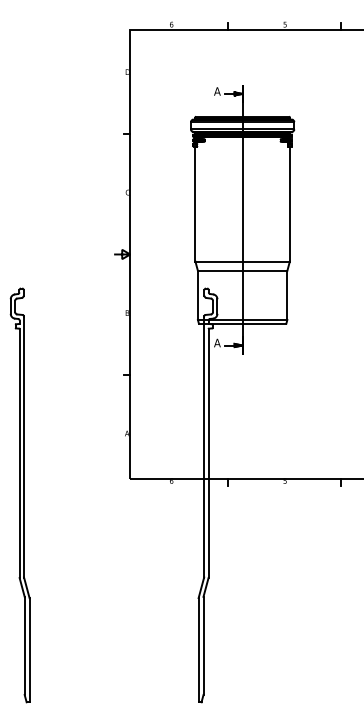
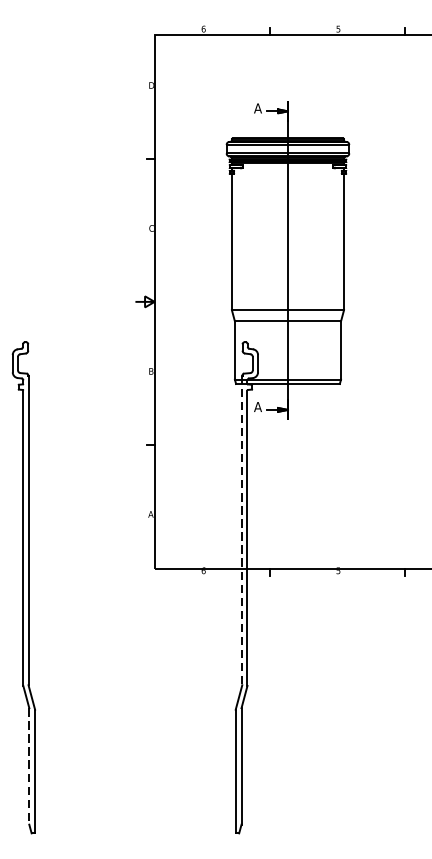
line: (204, 447) -> (242, 530), solid -> dashed
line: (24, 646) -> (29, 767), solid -> dashed

